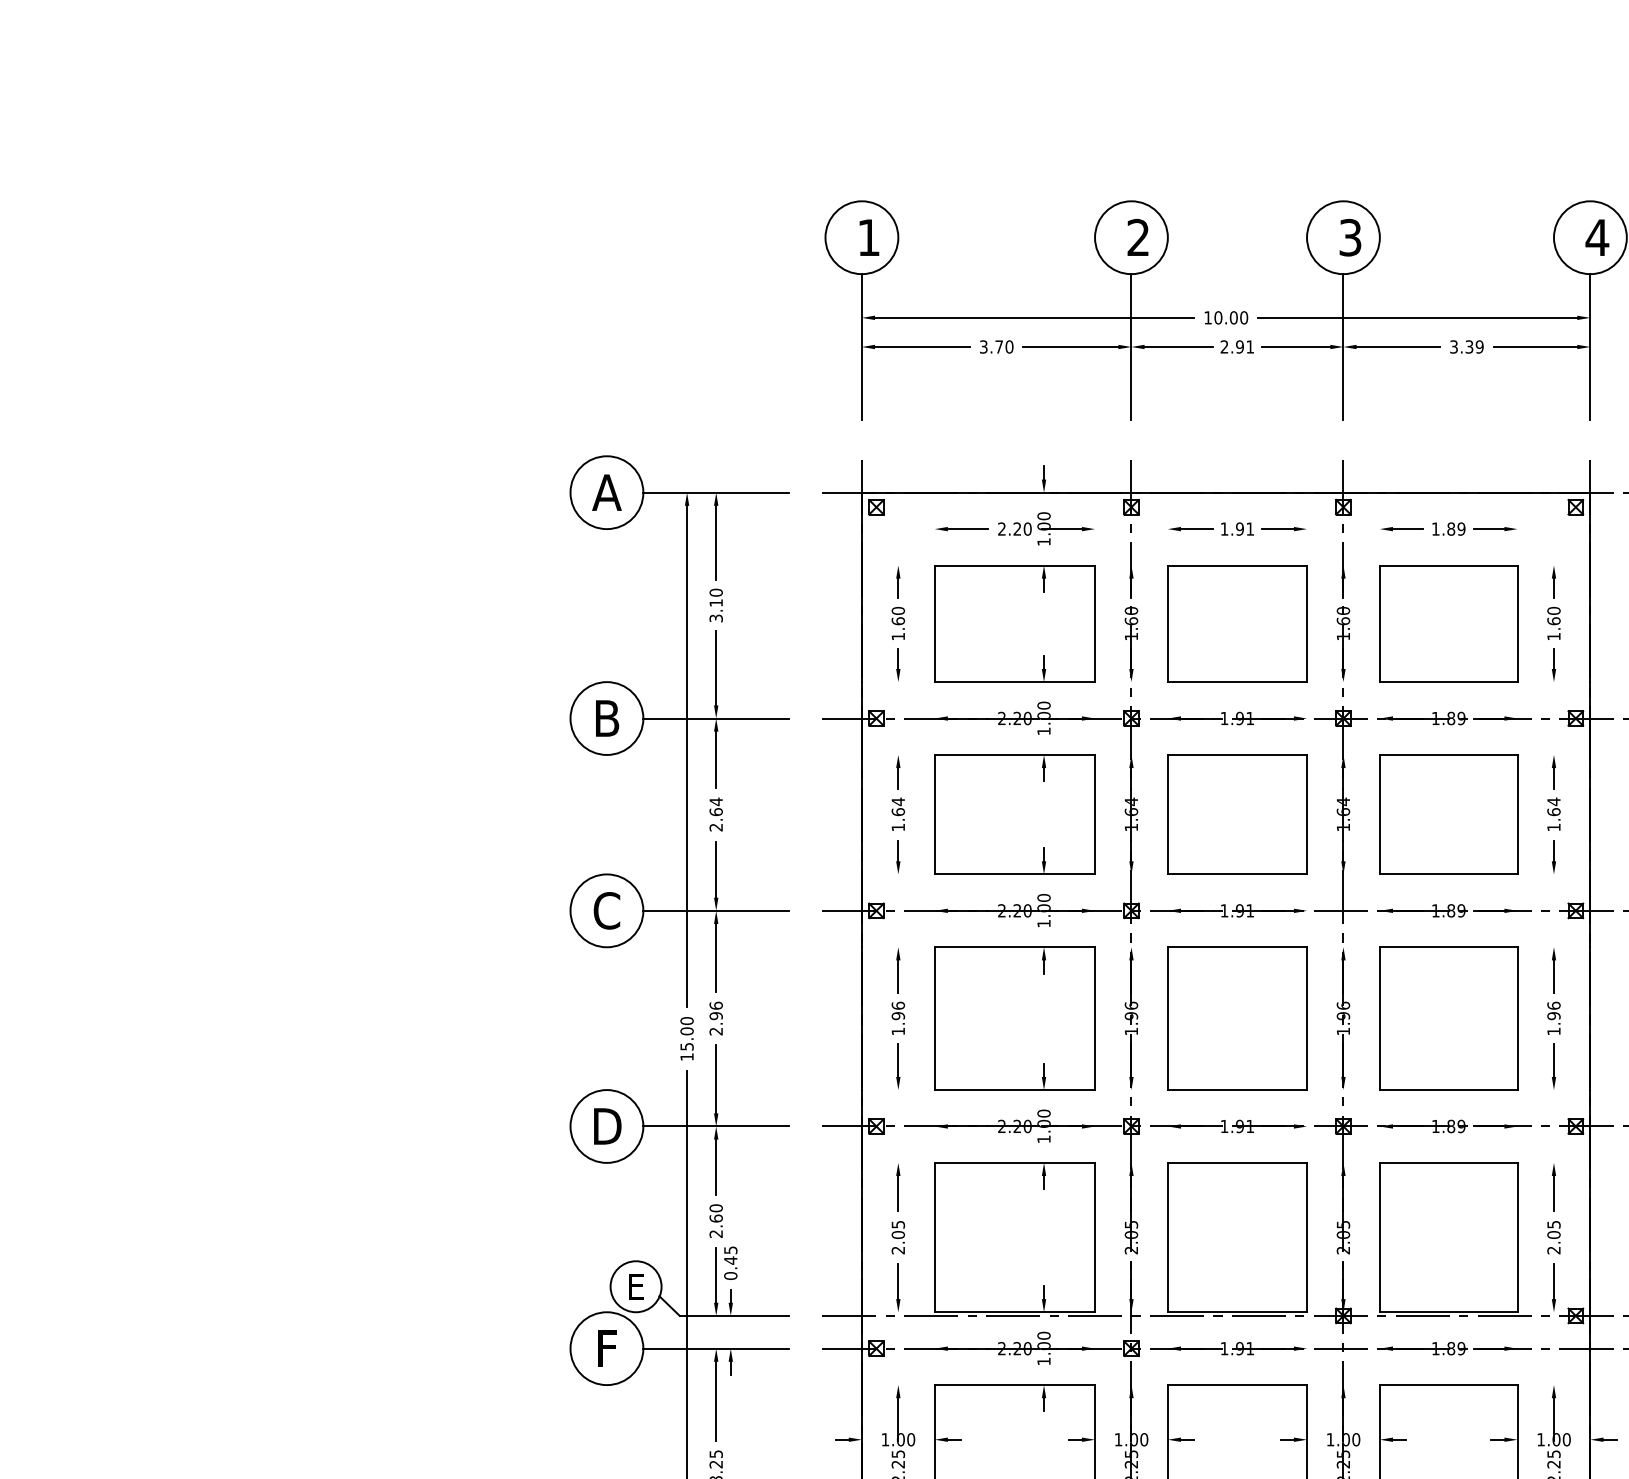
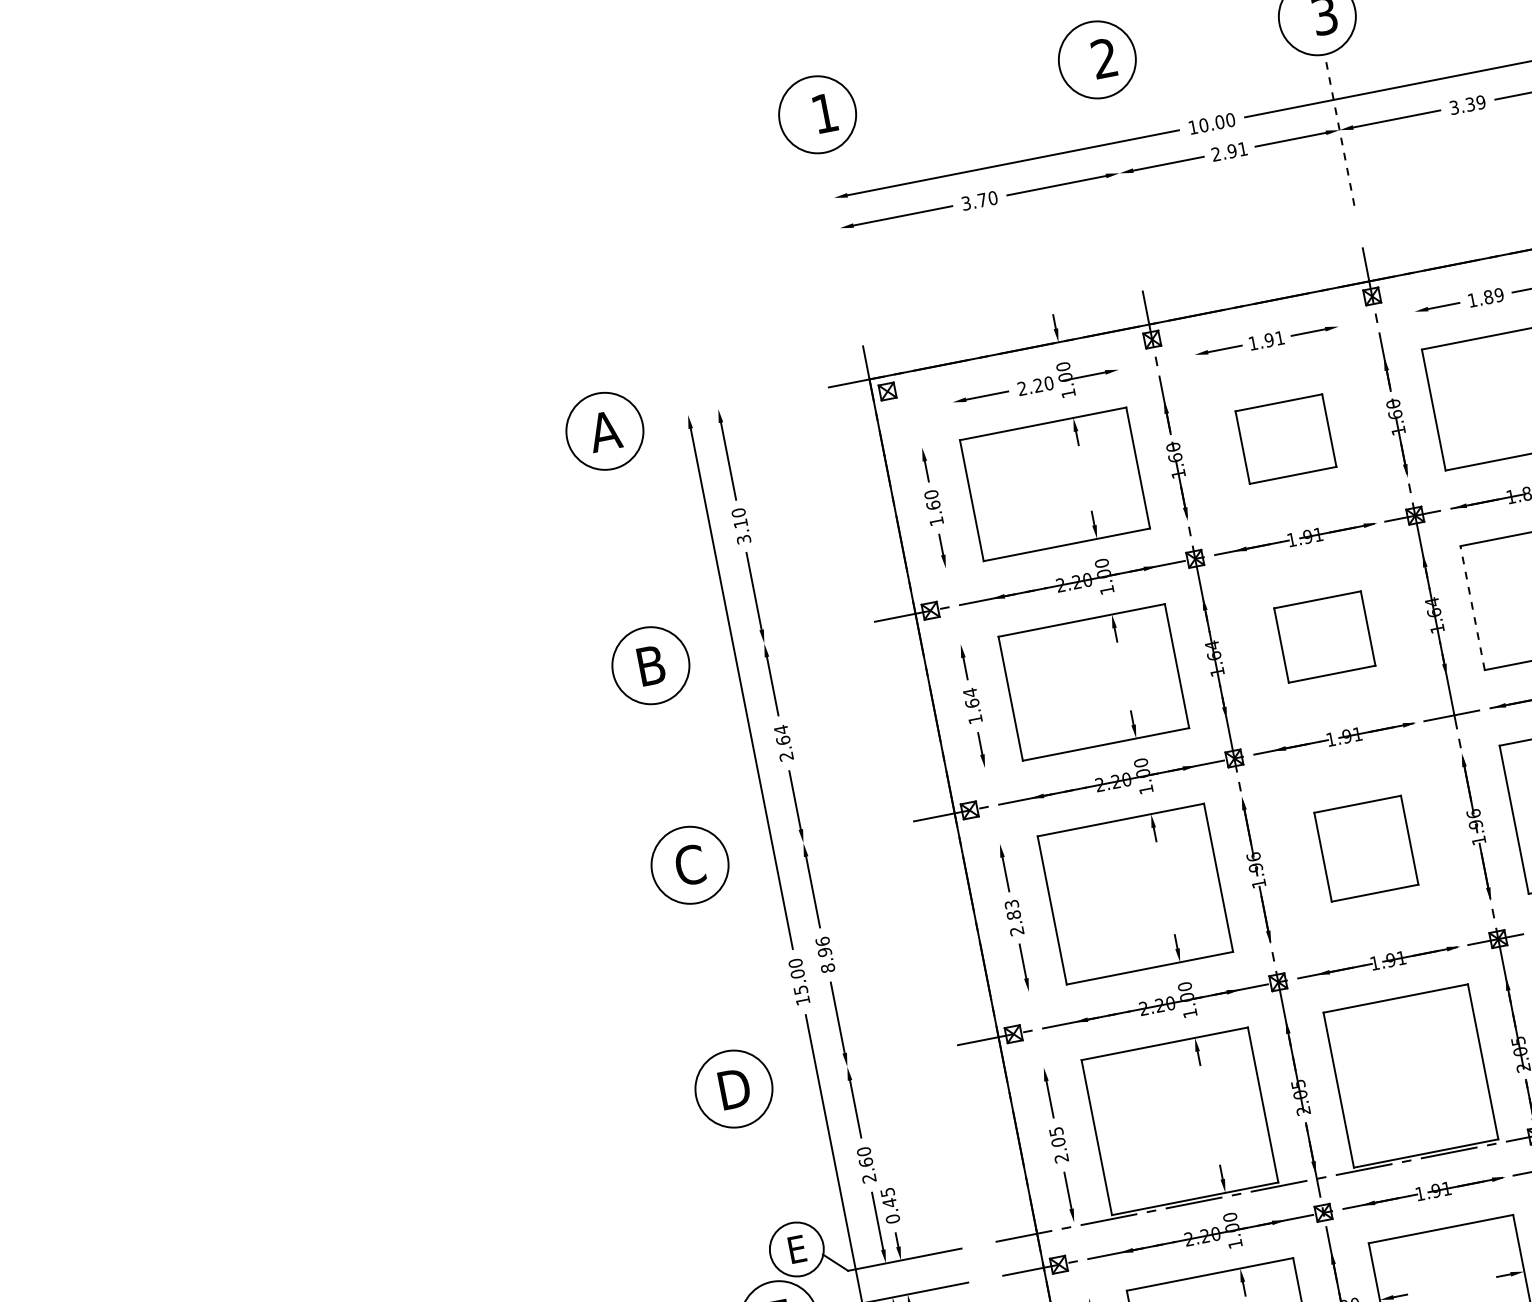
line: (861, 346) -> (839, 227), removed
line: (1131, 346) -> (1119, 172), removed
line: (1343, 347) -> (1339, 130), solid -> dashed
line: (716, 492) -> (718, 408), removed
part: (1237, 623) -> (1285, 438), size x0.6
line: (716, 718) -> (764, 643), removed
part: (1237, 814) -> (1324, 636), size x0.6
line: (1379, 814) -> (1472, 608), solid -> dashed
line: (716, 910) -> (803, 842), removed
text: (898, 1018) -> (1014, 917), 1.96 -> 2.83
part: (1237, 1018) -> (1366, 848), size x0.6
text: (715, 1031) -> (827, 968), 2.96 -> 8.96
line: (716, 1126) -> (847, 1066), removed

